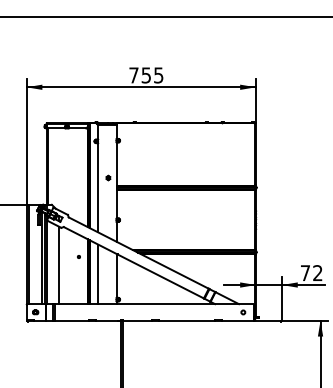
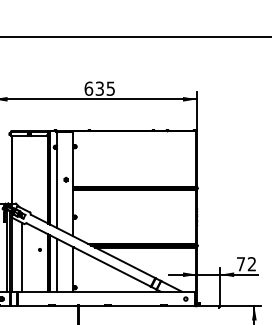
text: (139, 75) -> (93, 88), 755 -> 635

